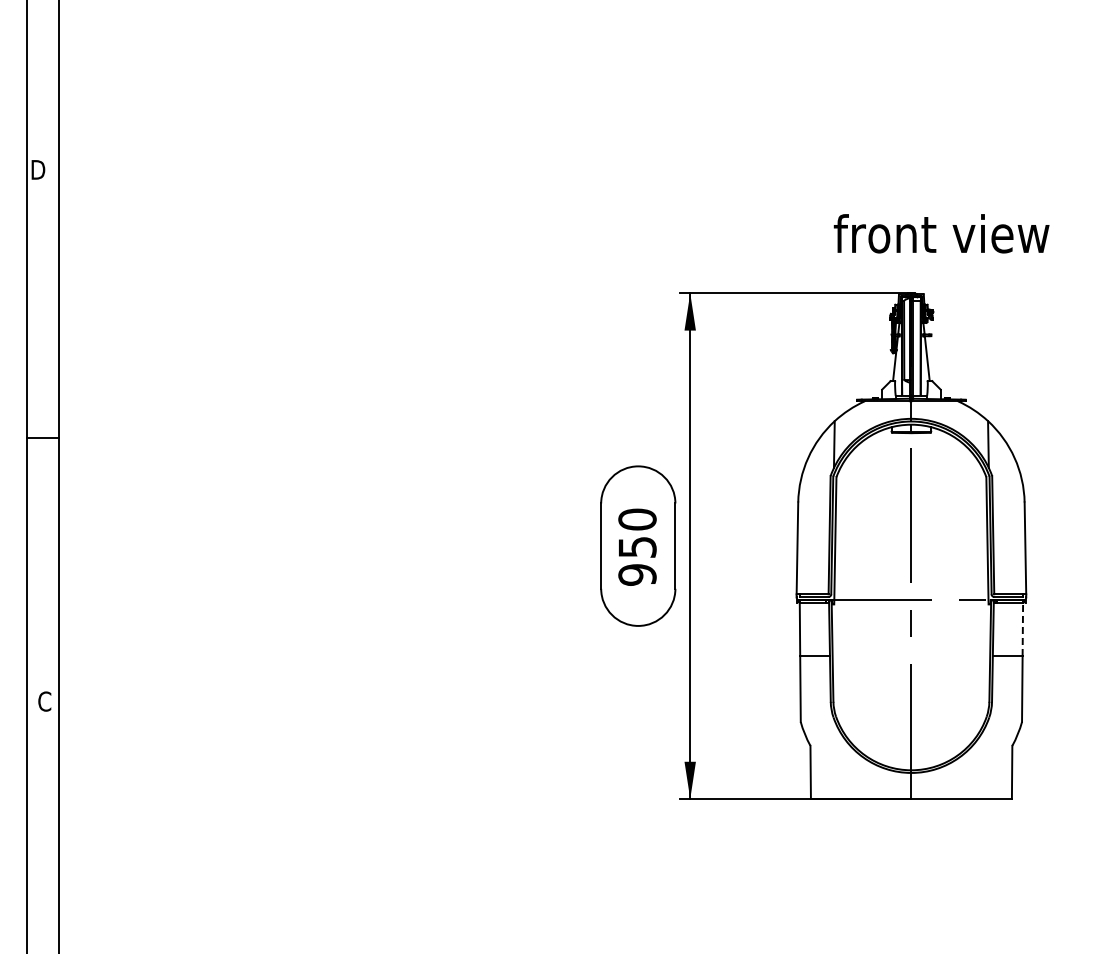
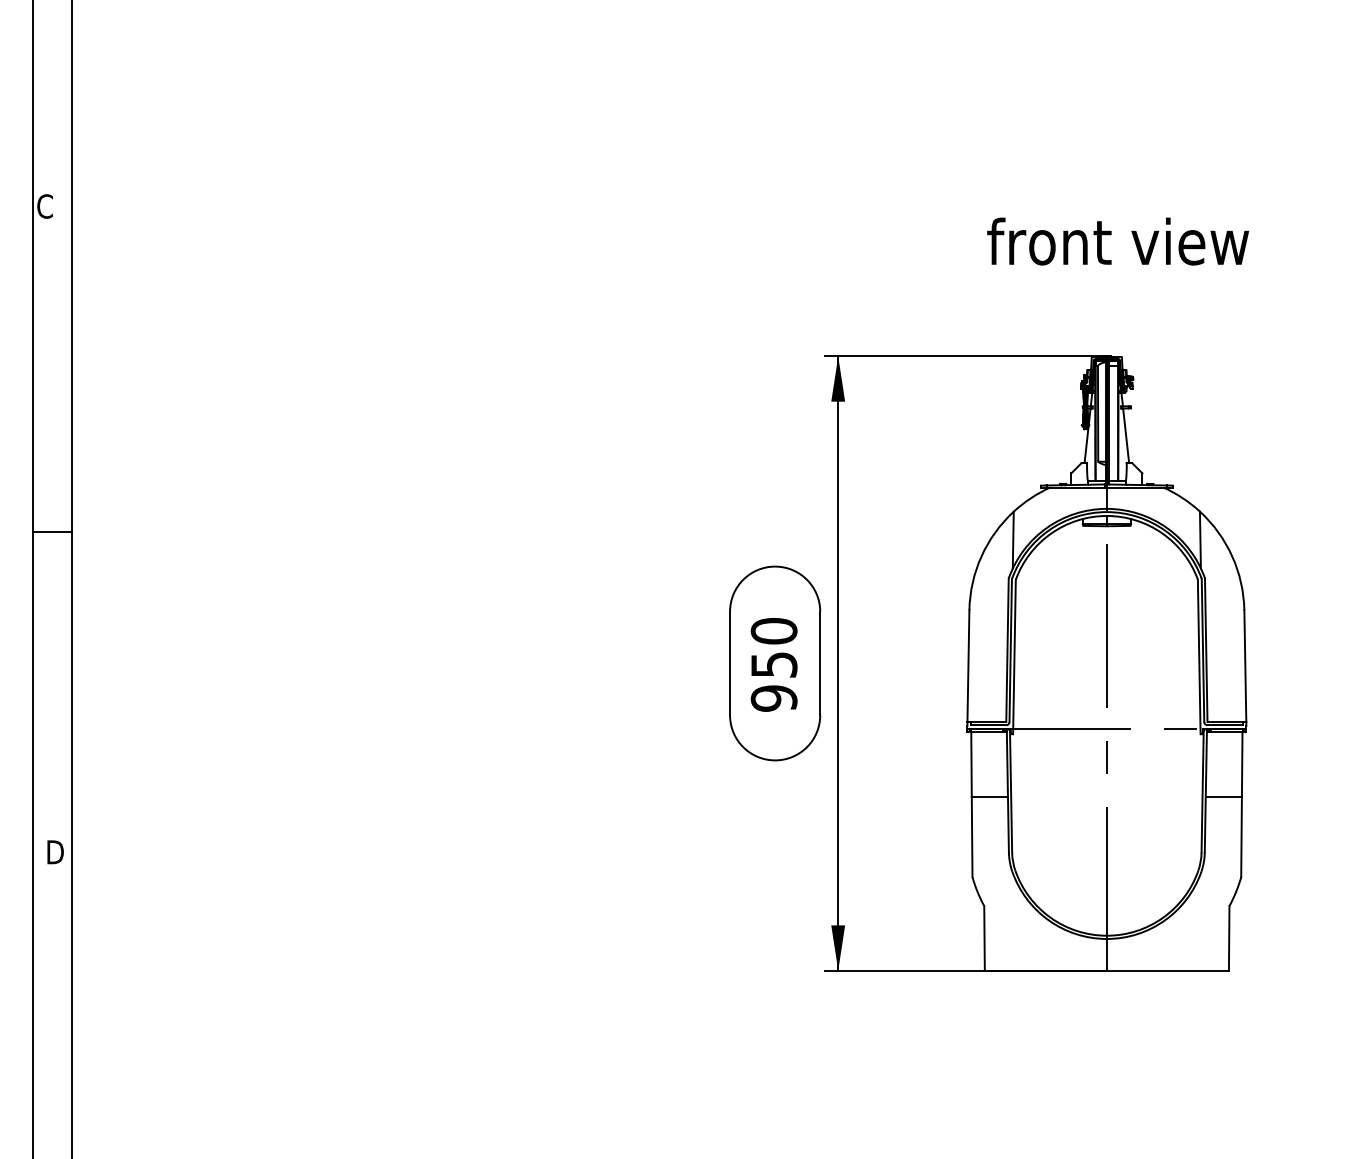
text: (37, 169) -> (45, 206), D -> C
text: (941, 233) -> (1117, 241), moved
line: (1022, 629) -> (1241, 764), dashed -> solid
text: (45, 701) -> (55, 852), C -> D

